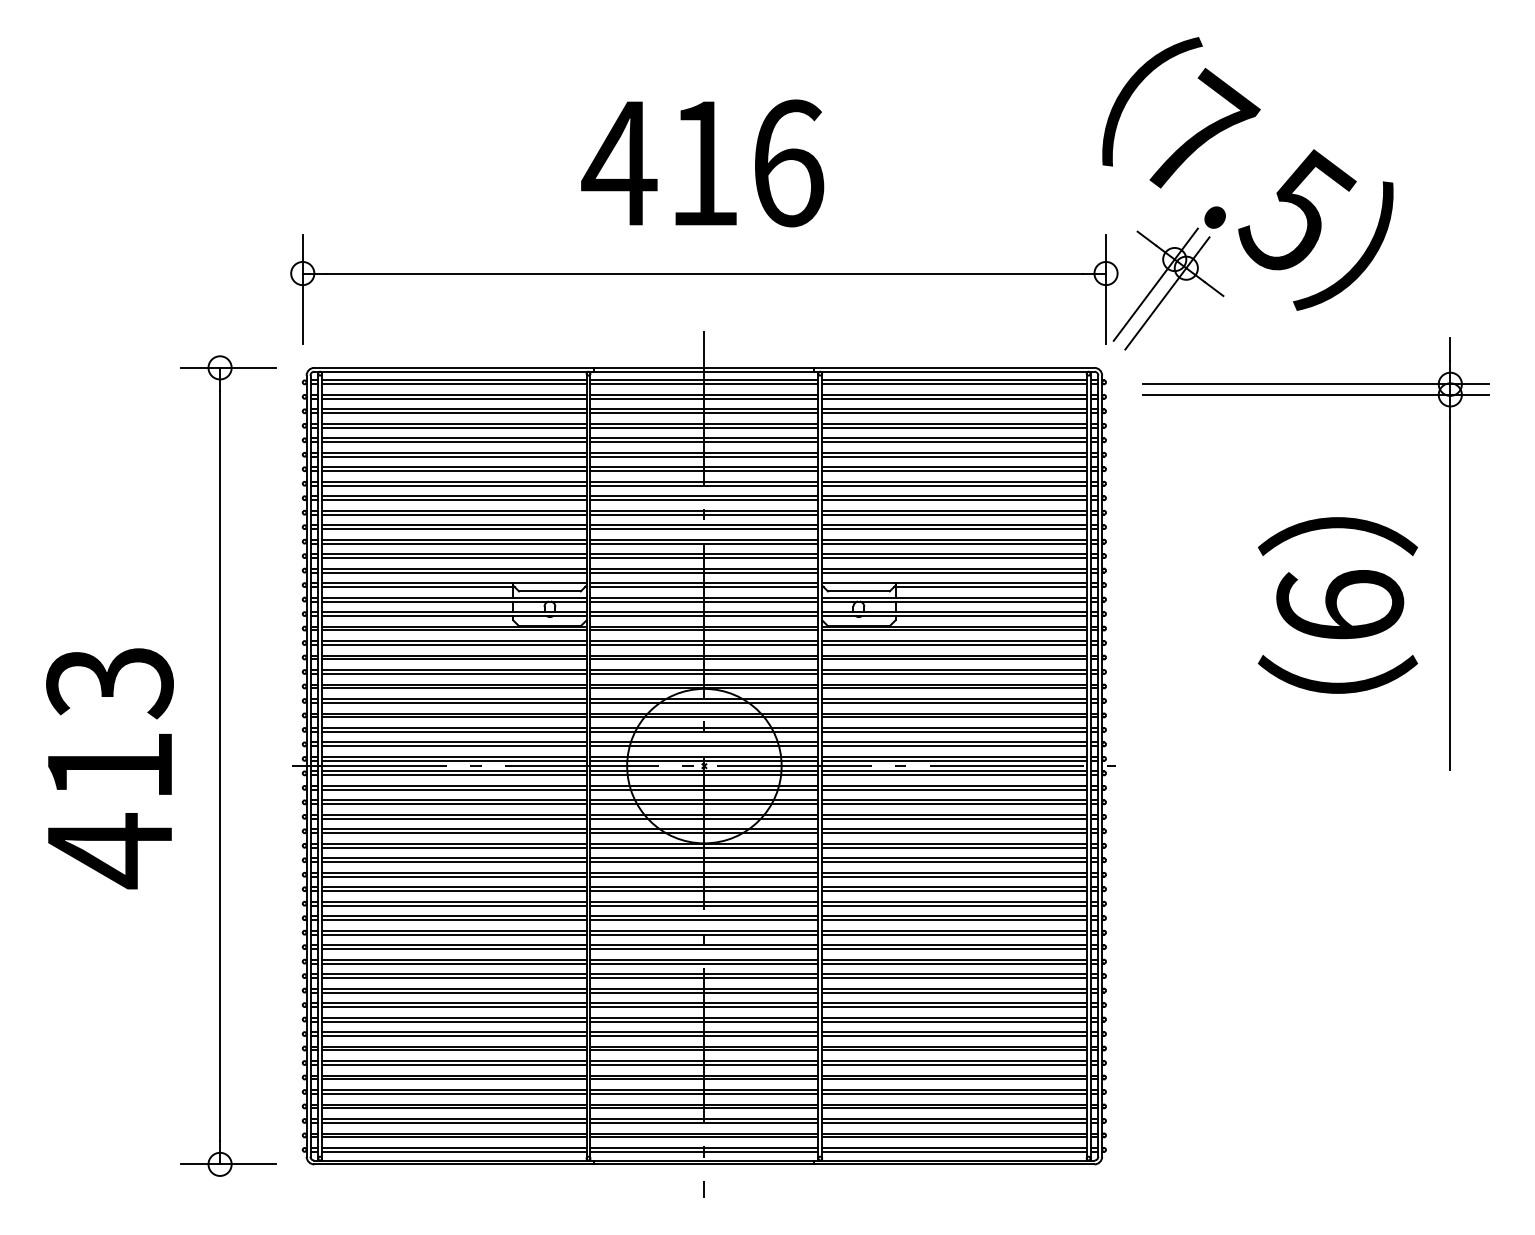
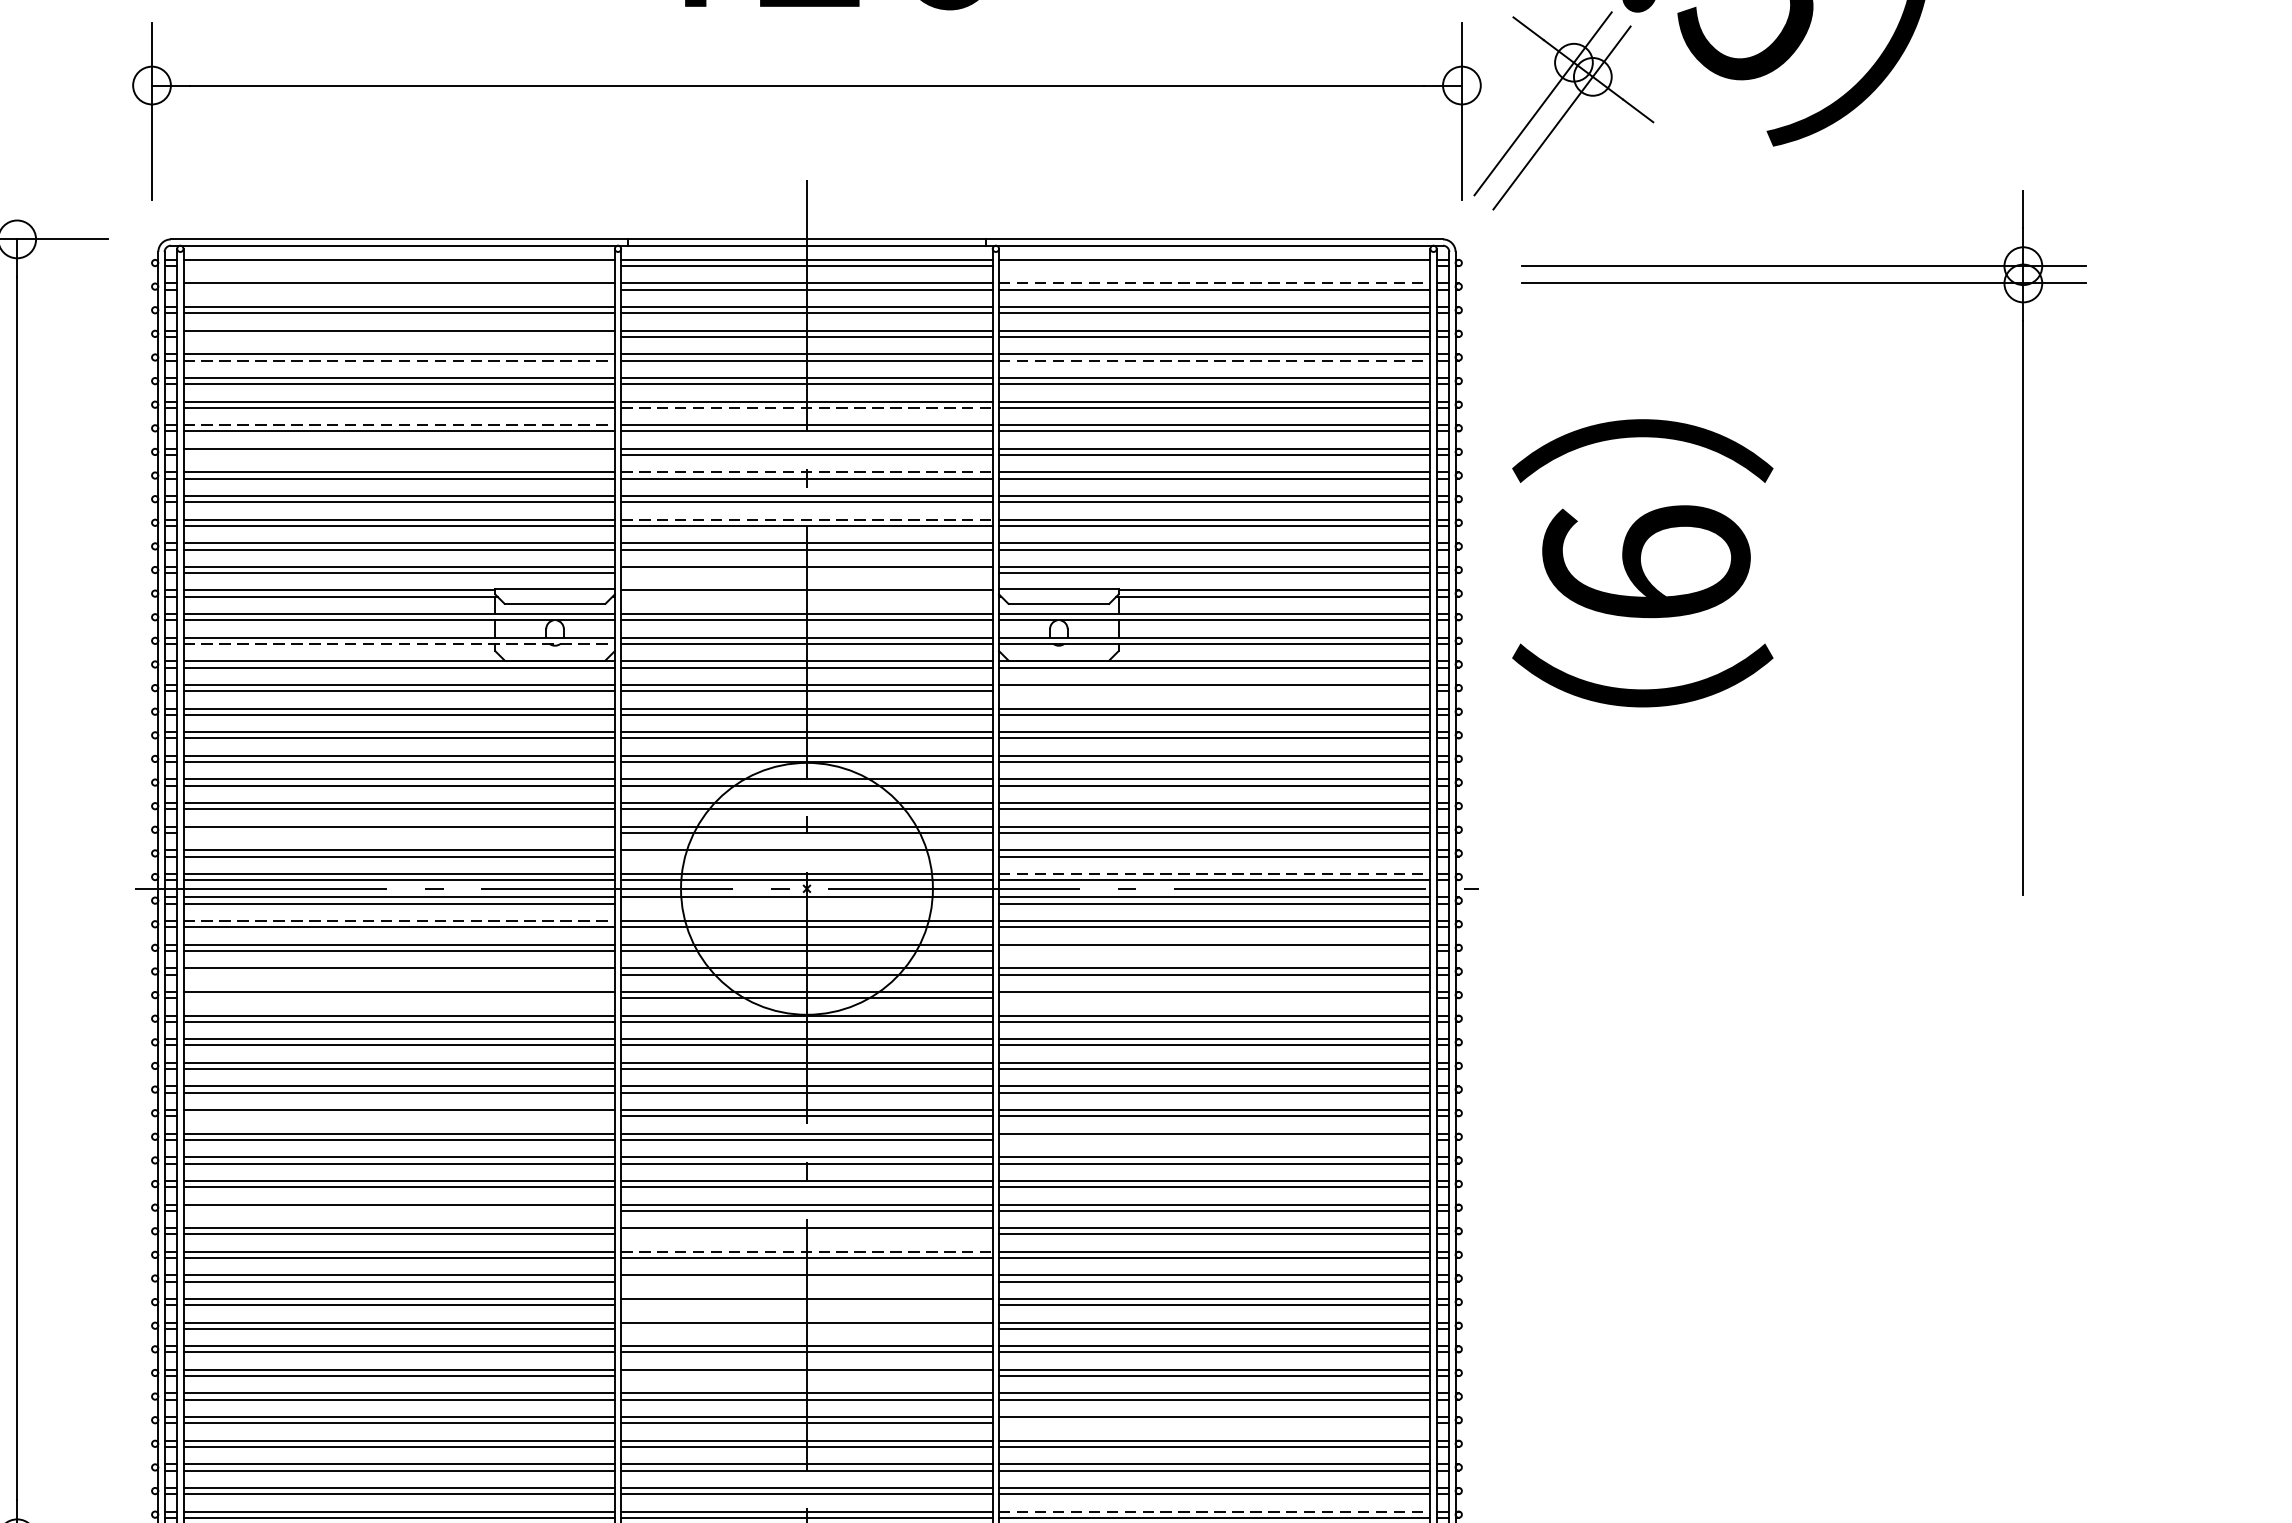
line: (454, 384) -> (399, 266), removed
line: (954, 384) -> (1214, 266), removed
line: (954, 394) -> (1214, 282), solid -> dashed
line: (454, 398) -> (399, 289), removed
line: (454, 427) -> (399, 336), removed
line: (454, 442) -> (399, 361), solid -> dashed
line: (954, 442) -> (1214, 361), solid -> dashed
line: (704, 471) -> (807, 408), solid -> dashed
line: (454, 481) -> (399, 424), solid -> dashed
line: (454, 500) -> (399, 455), removed
line: (704, 510) -> (807, 471), solid -> dashed
line: (704, 539) -> (807, 519), solid -> dashed
line: (704, 572) -> (807, 573), removed
line: (704, 587) -> (807, 597), removed
text: (1337, 605) -> (1642, 563), moved
line: (454, 616) -> (399, 644), solid -> dashed
line: (954, 644) -> (1214, 690), removed
line: (454, 731) -> (399, 832), removed
line: (704, 746) -> (807, 856), removed
line: (954, 756) -> (1214, 873), solid -> dashed
line: (704, 775) -> (807, 904), removed
line: (454, 785) -> (399, 920), solid -> dashed
line: (954, 804) -> (1214, 951), removed
line: (454, 818) -> (399, 974), removed
line: (454, 833) -> (399, 998), removed
line: (954, 833) -> (1214, 998), removed
line: (454, 905) -> (399, 1116), removed
line: (954, 920) -> (1214, 1140), removed
line: (454, 963) -> (399, 1210), removed
line: (704, 978) -> (807, 1235), removed
line: (704, 988) -> (807, 1251), solid -> dashed
line: (704, 1007) -> (807, 1282), removed
line: (704, 1021) -> (807, 1305), removed
line: (704, 1035) -> (807, 1328), removed
line: (704, 1064) -> (807, 1375), removed
line: (954, 1093) -> (1214, 1422), removed
line: (954, 1147) -> (1214, 1510), solid -> dashed

